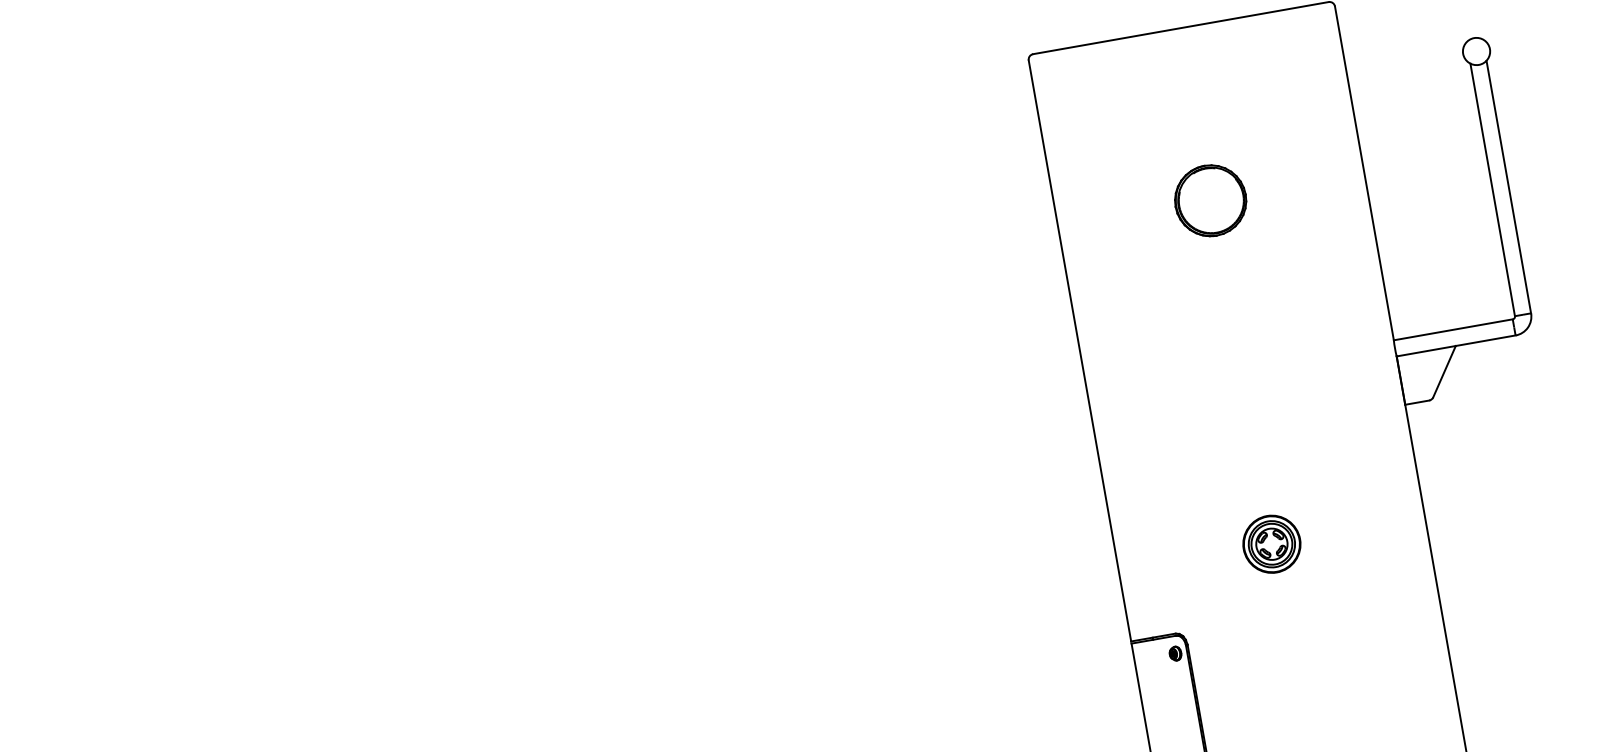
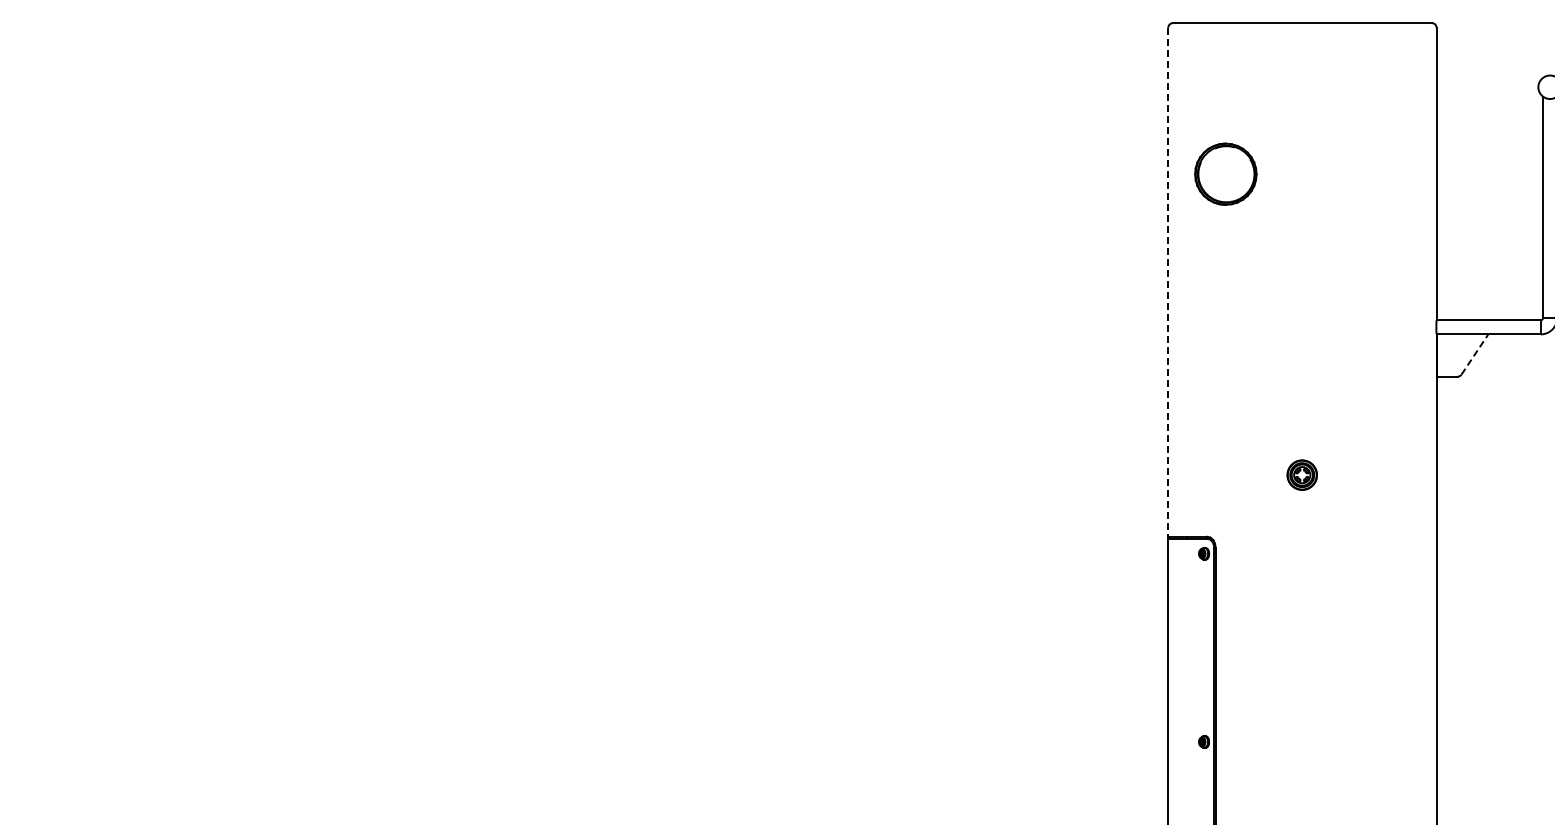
part: (1210, 199) -> (1225, 173), moved
line: (1080, 351) -> (1168, 282), solid -> dashed
line: (1445, 371) -> (1475, 354), solid -> dashed
part: (1270, 543) -> (1301, 474), size x0.6

